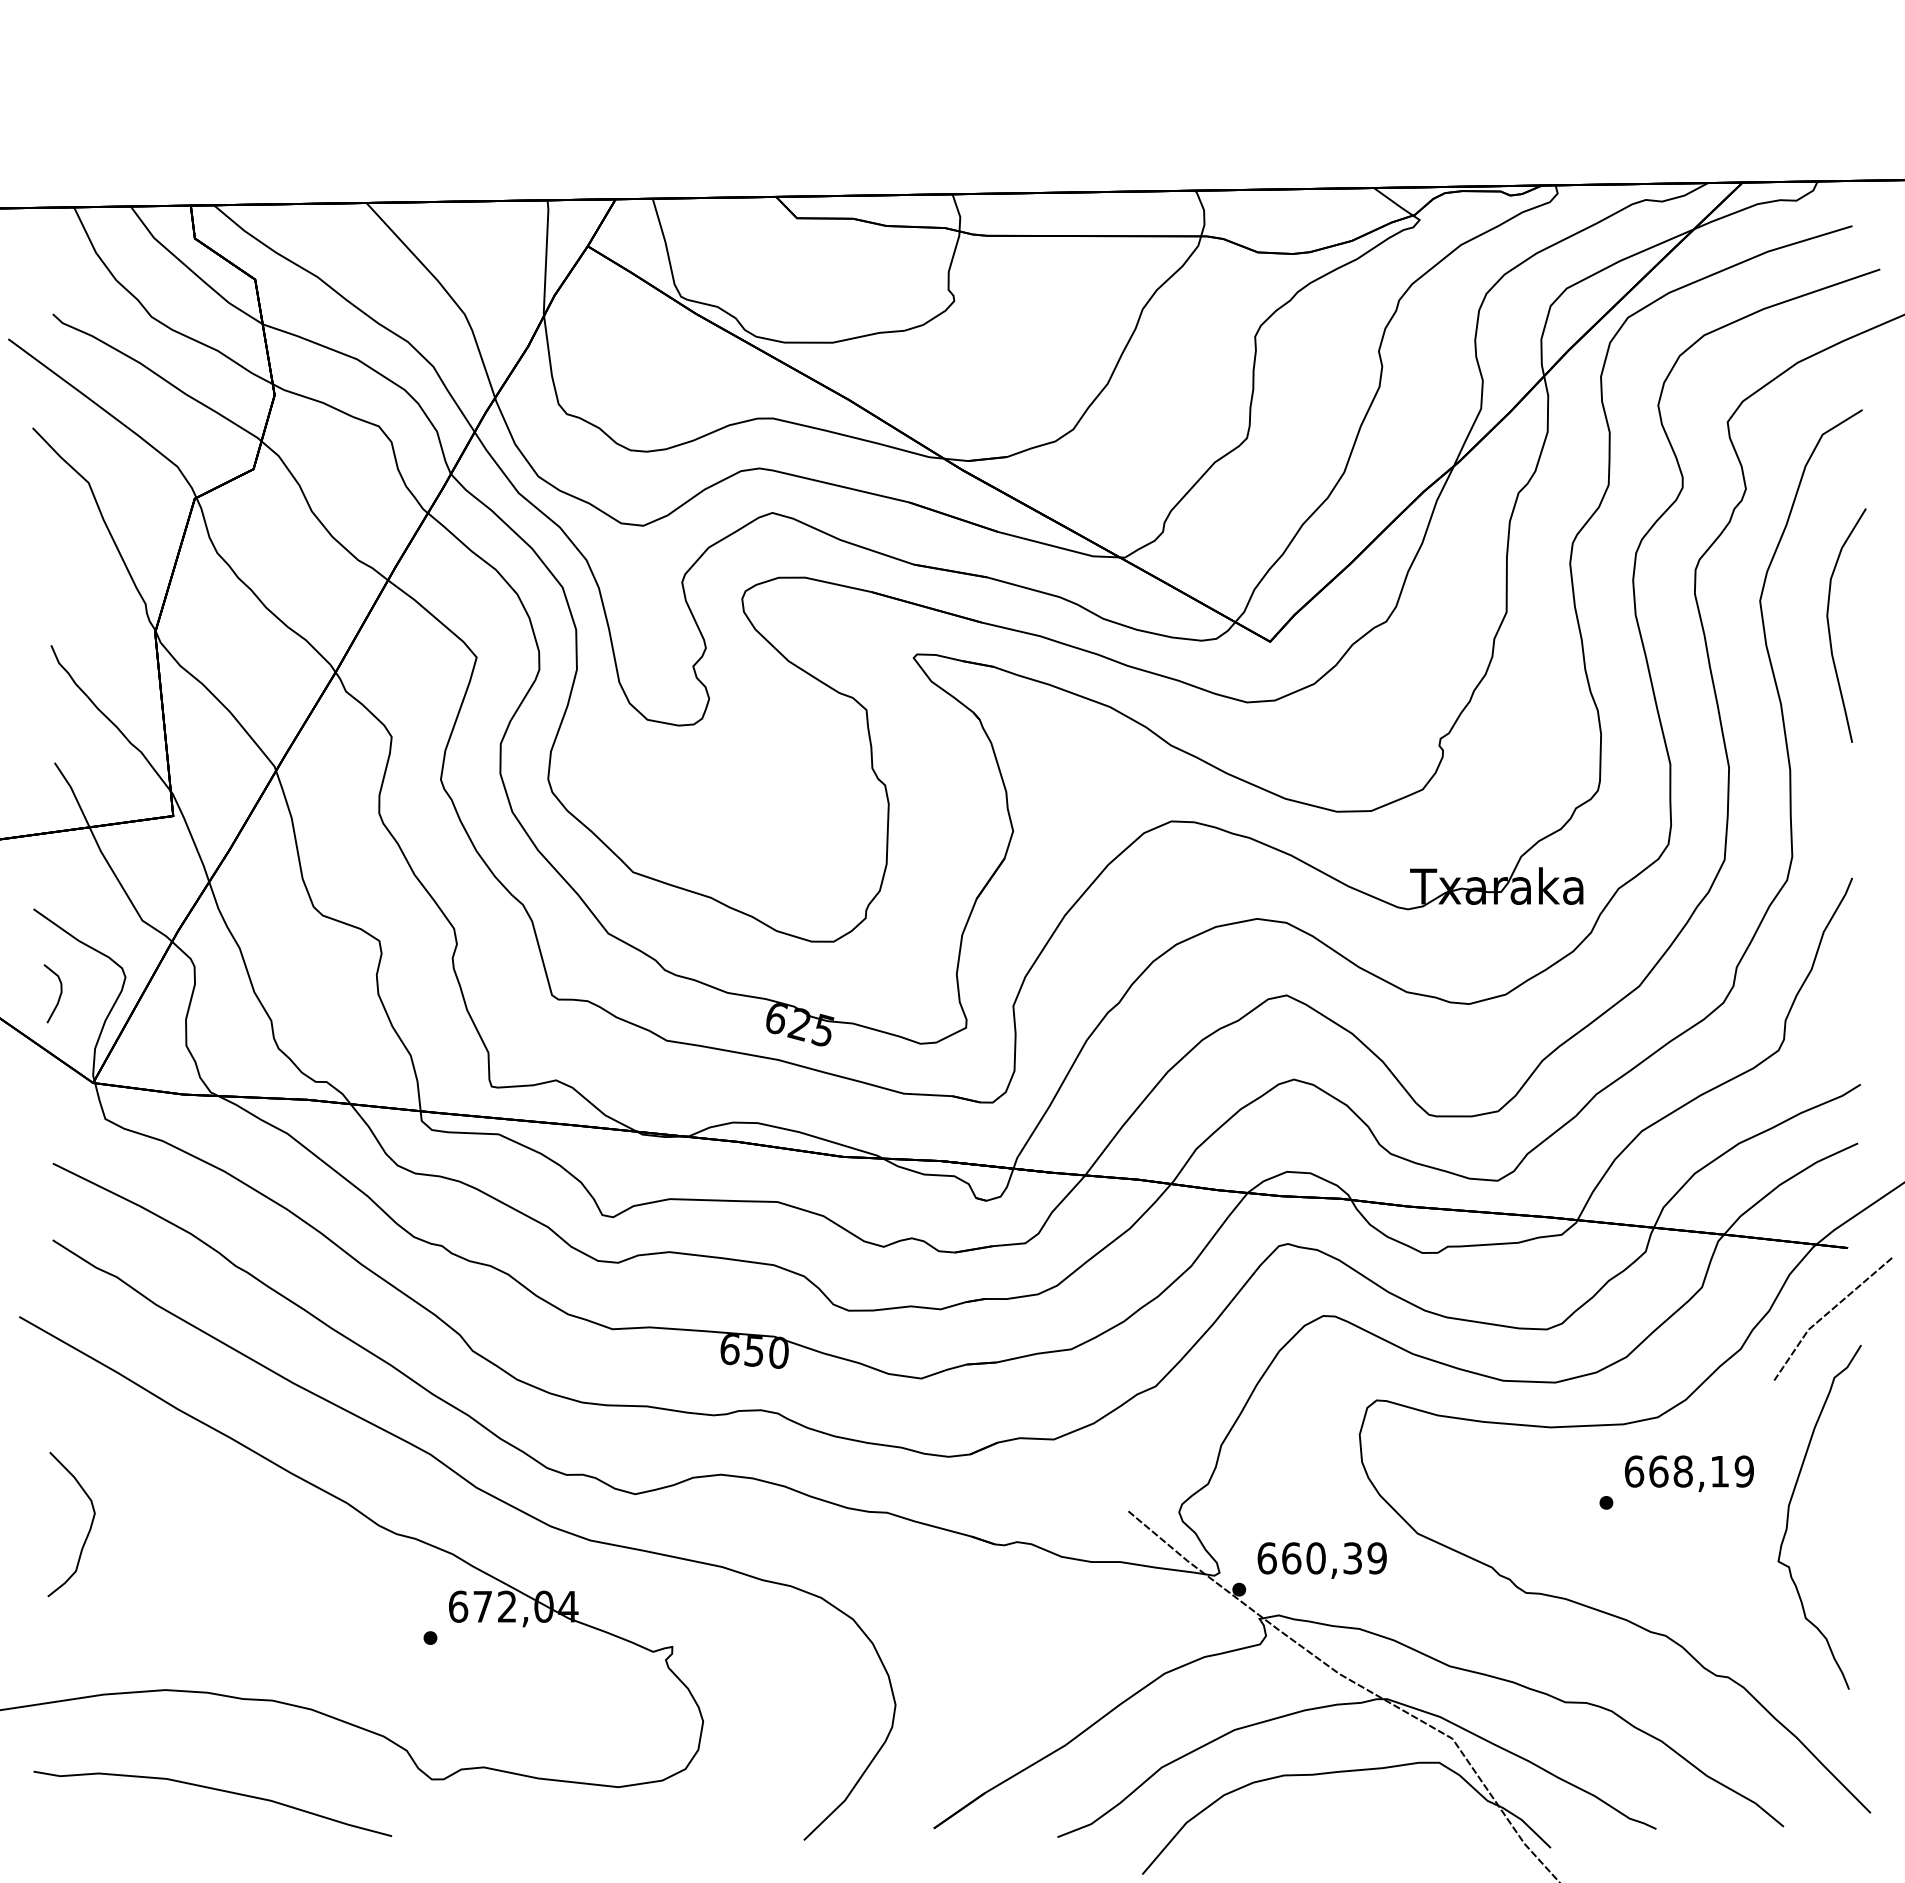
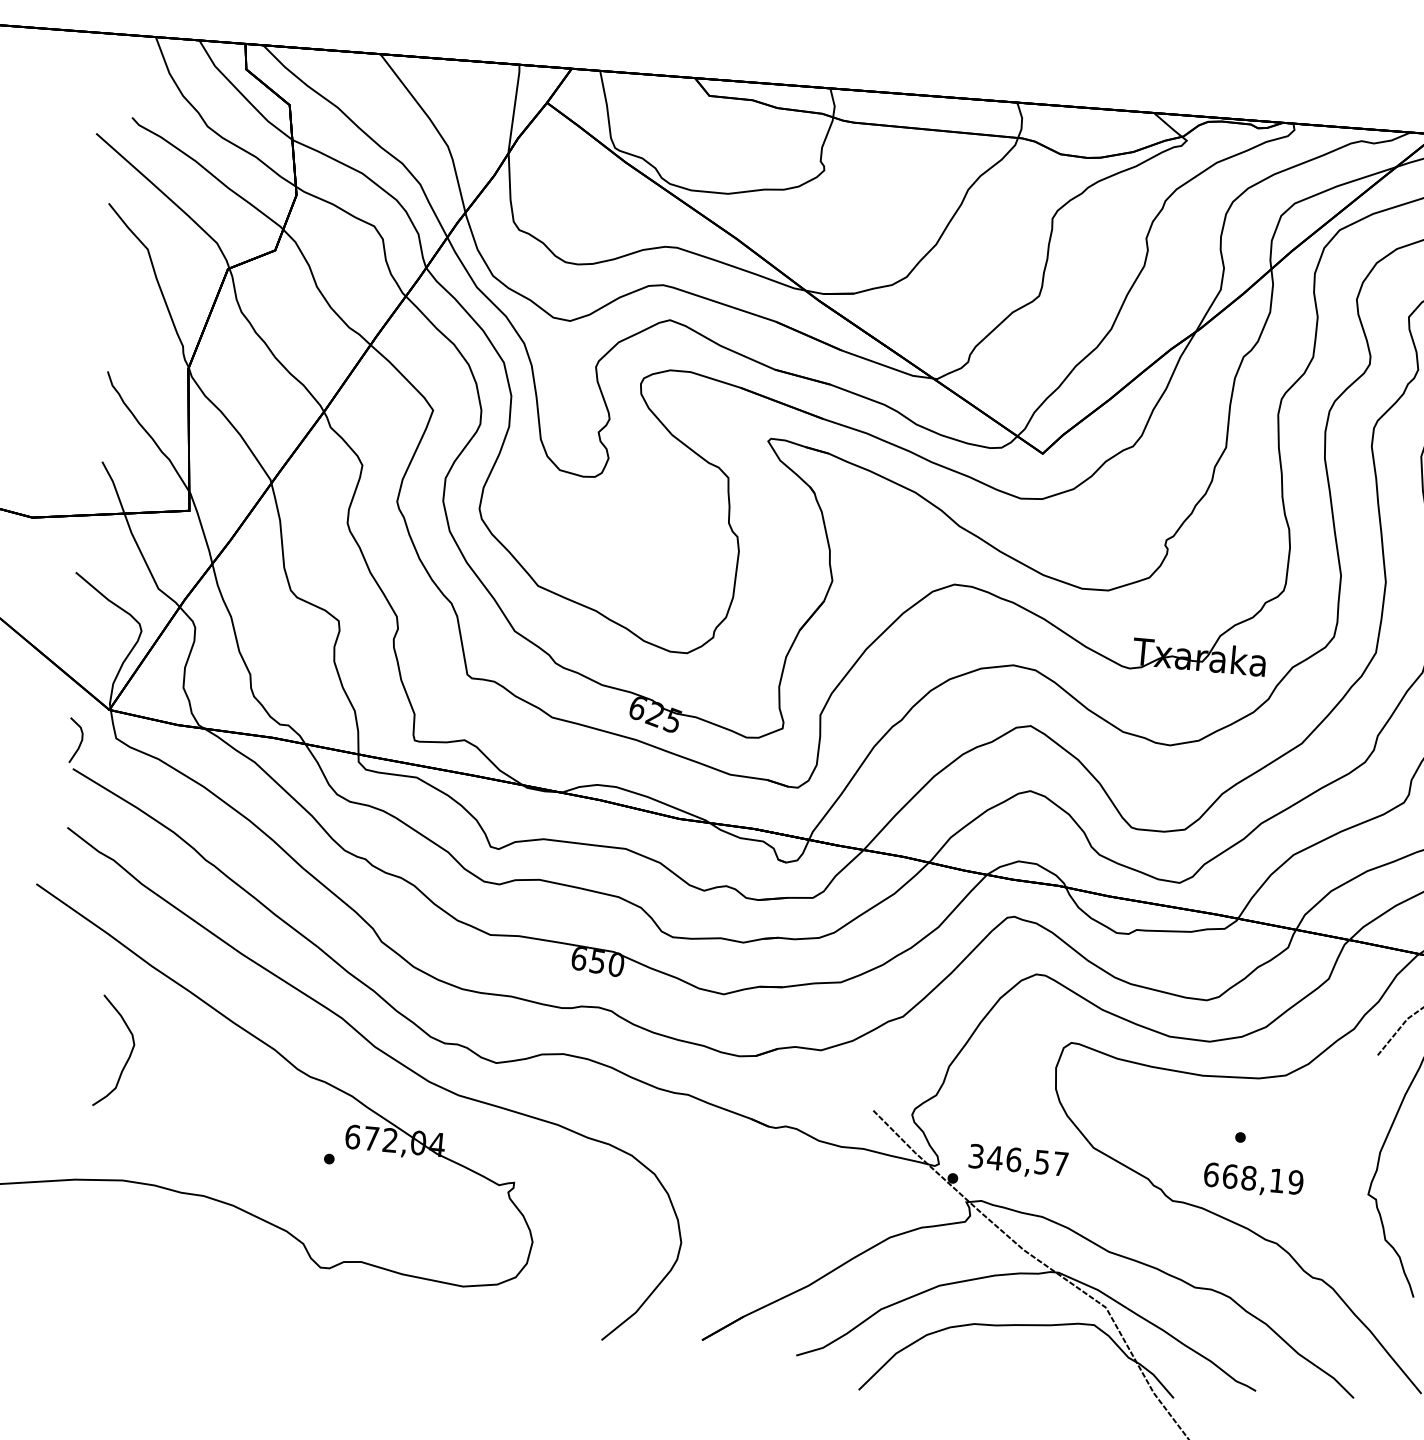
curve: (59, 994) -> (80, 741), moved
text: (1688, 1473) -> (1252, 1180), moved
curve: (87, 1533) -> (127, 1059), moved
text: (1321, 1558) -> (1018, 1160), 660,39 -> 346,57
curve: (215, 1790) -> (153, 1260), removed

